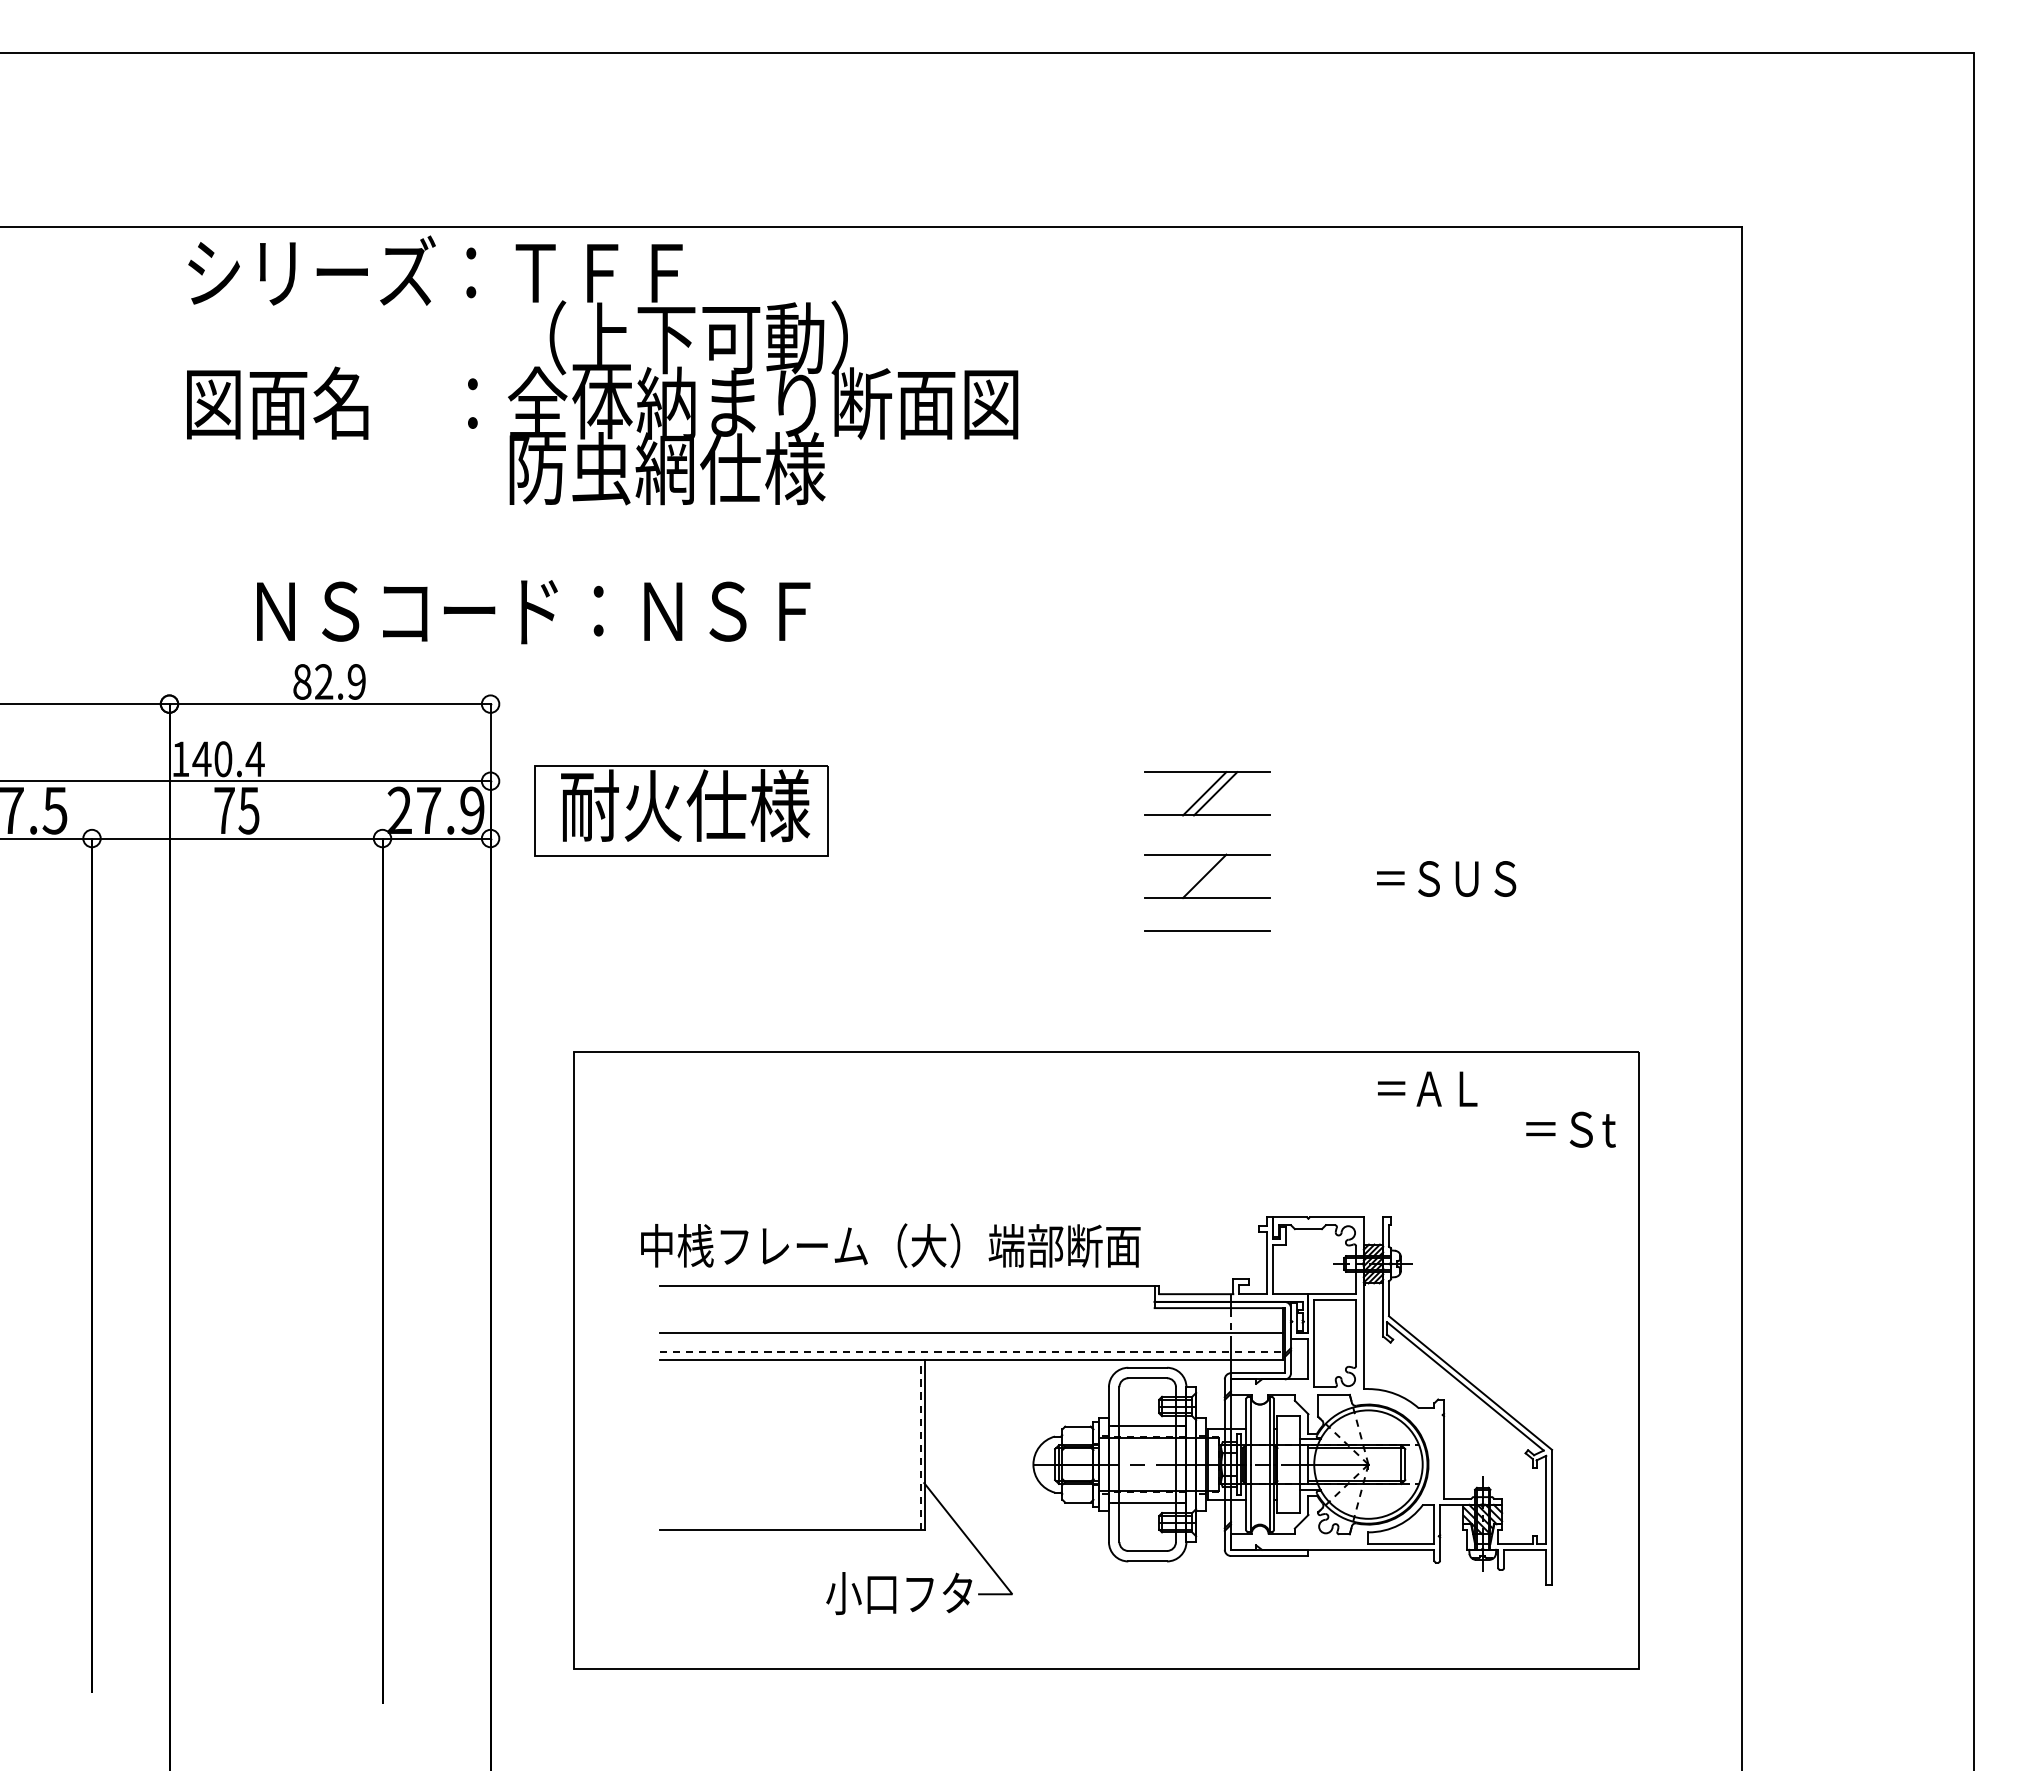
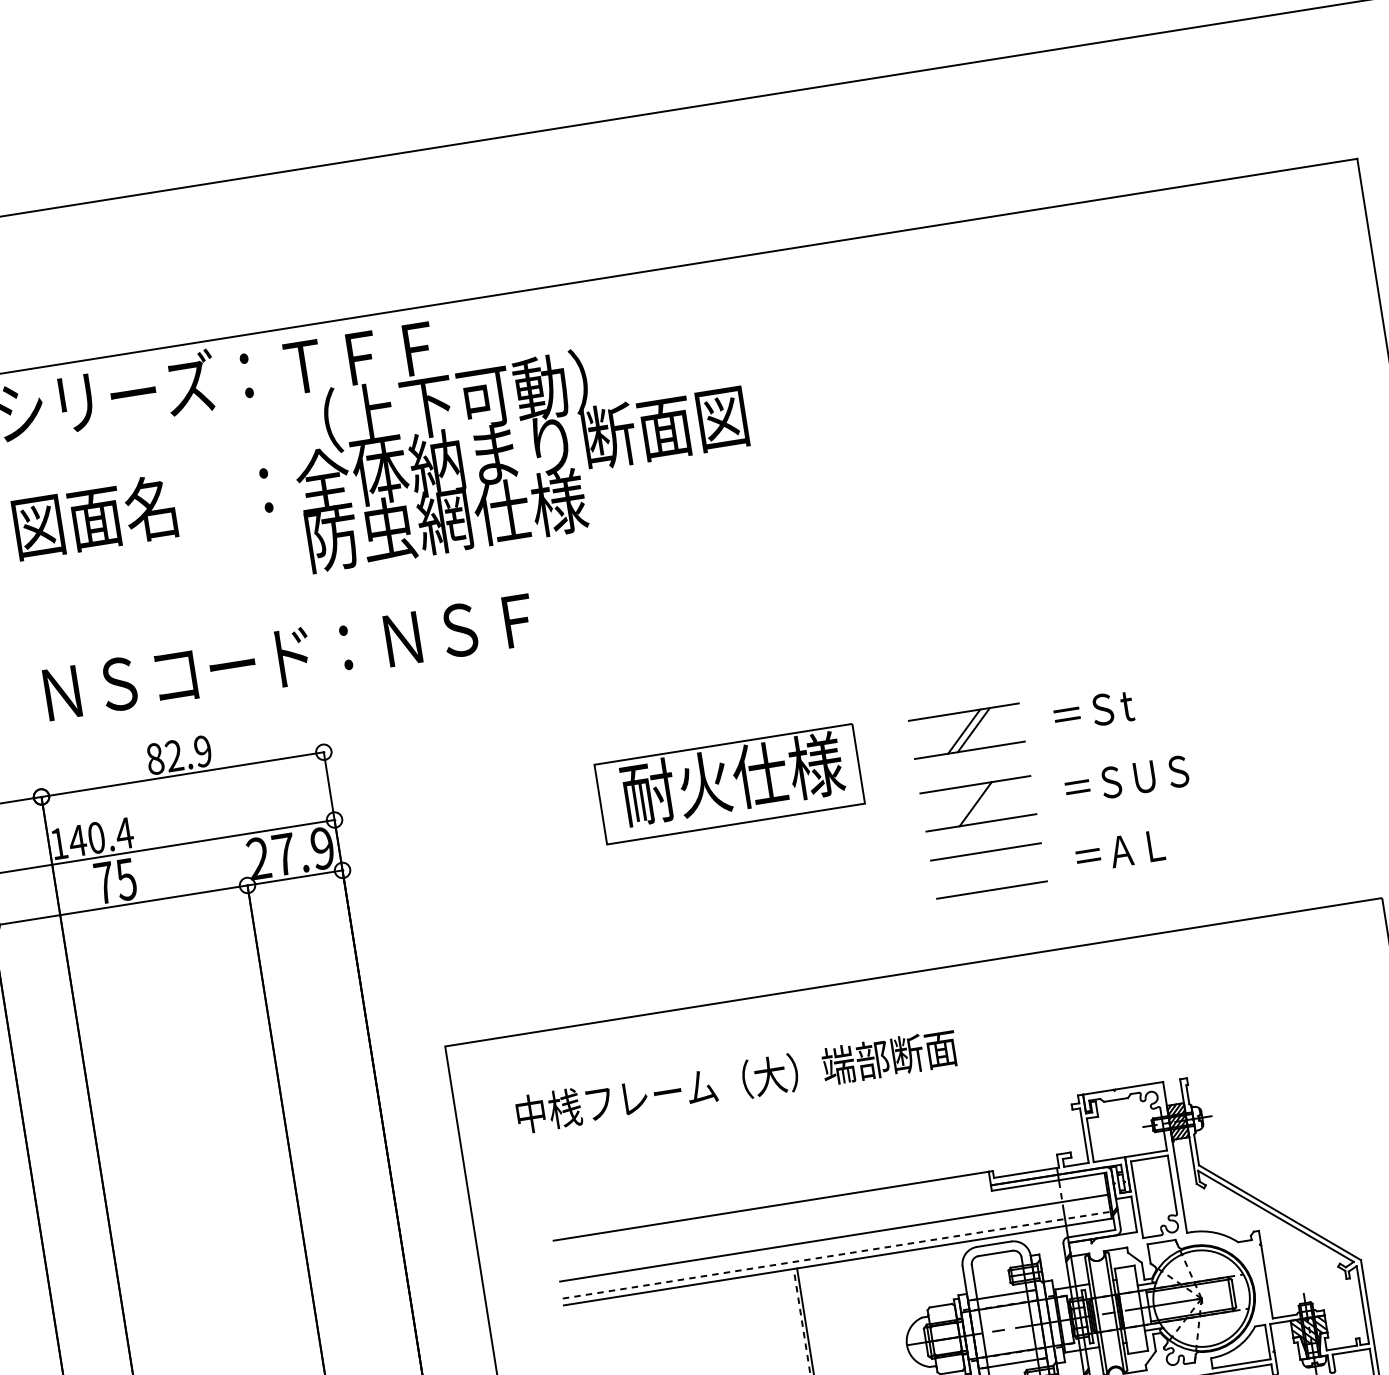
text: (533, 612) -> (289, 658), moved
part: (681, 810) -> (729, 783), moved
text: (1446, 878) -> (1126, 779), moved
line: (1207, 974) -> (991, 890), added
text: (1427, 1088) -> (1119, 850), moved
text: (1570, 1129) -> (1093, 710), moved
text: (890, 1245) -> (736, 1081), moved

